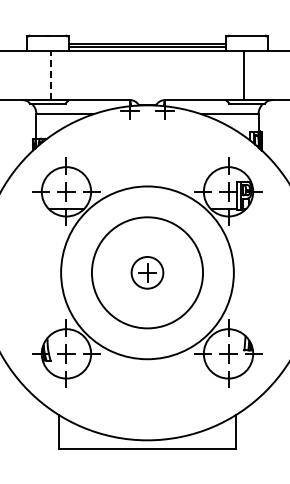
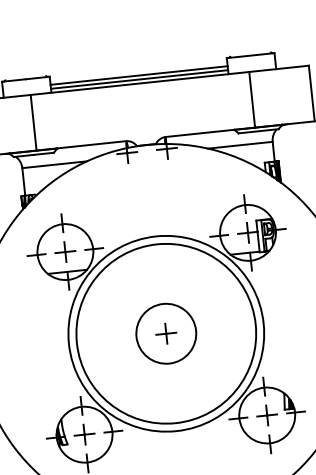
line: (50, 75) -> (33, 122), dashed -> solid
circle: (147, 272) -> (166, 333), size x1.43
circle: (147, 272) -> (166, 333), size x1.67

